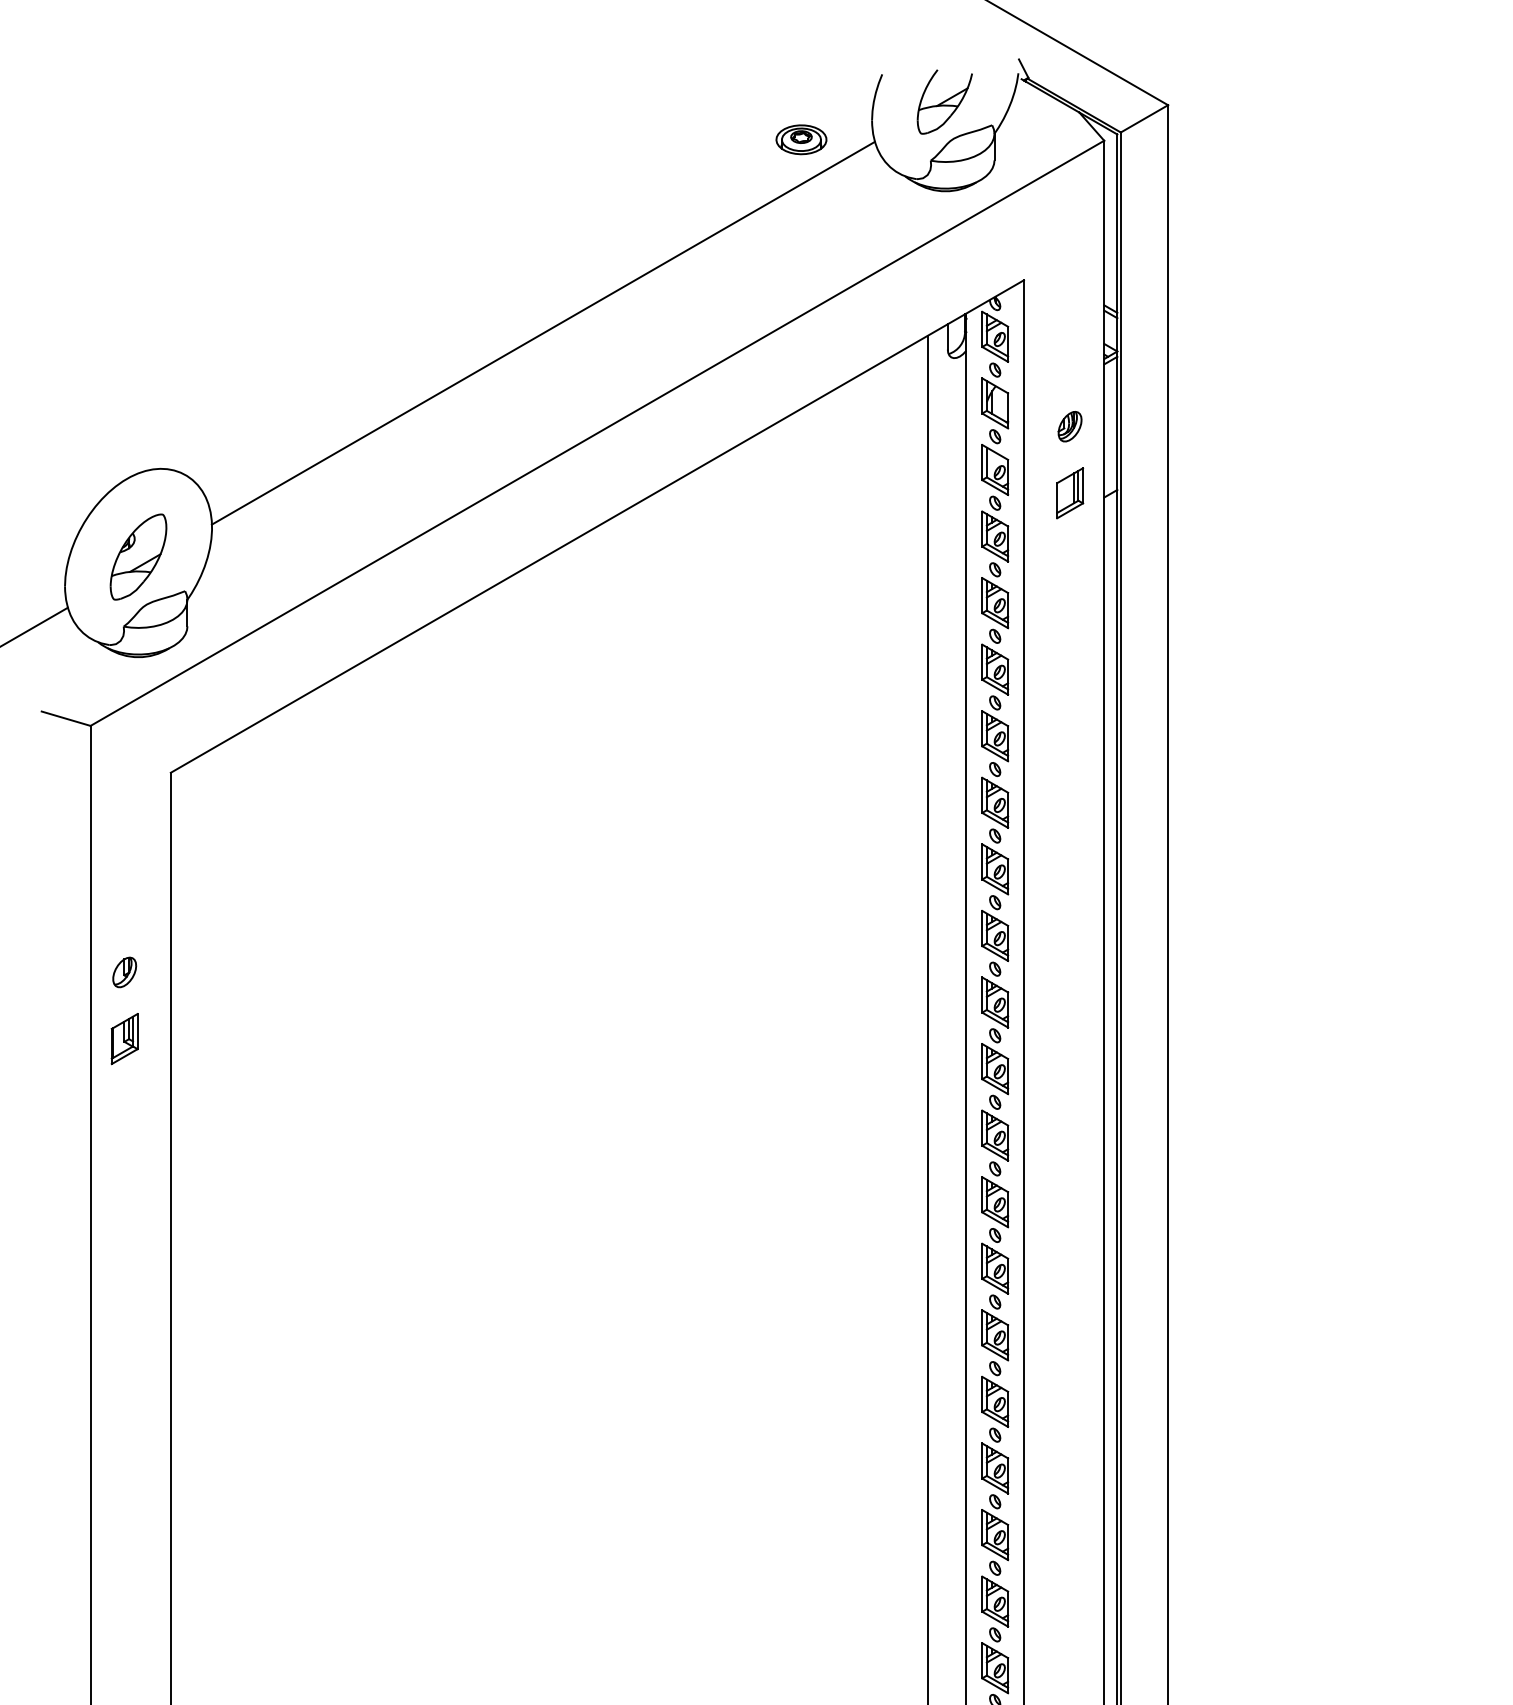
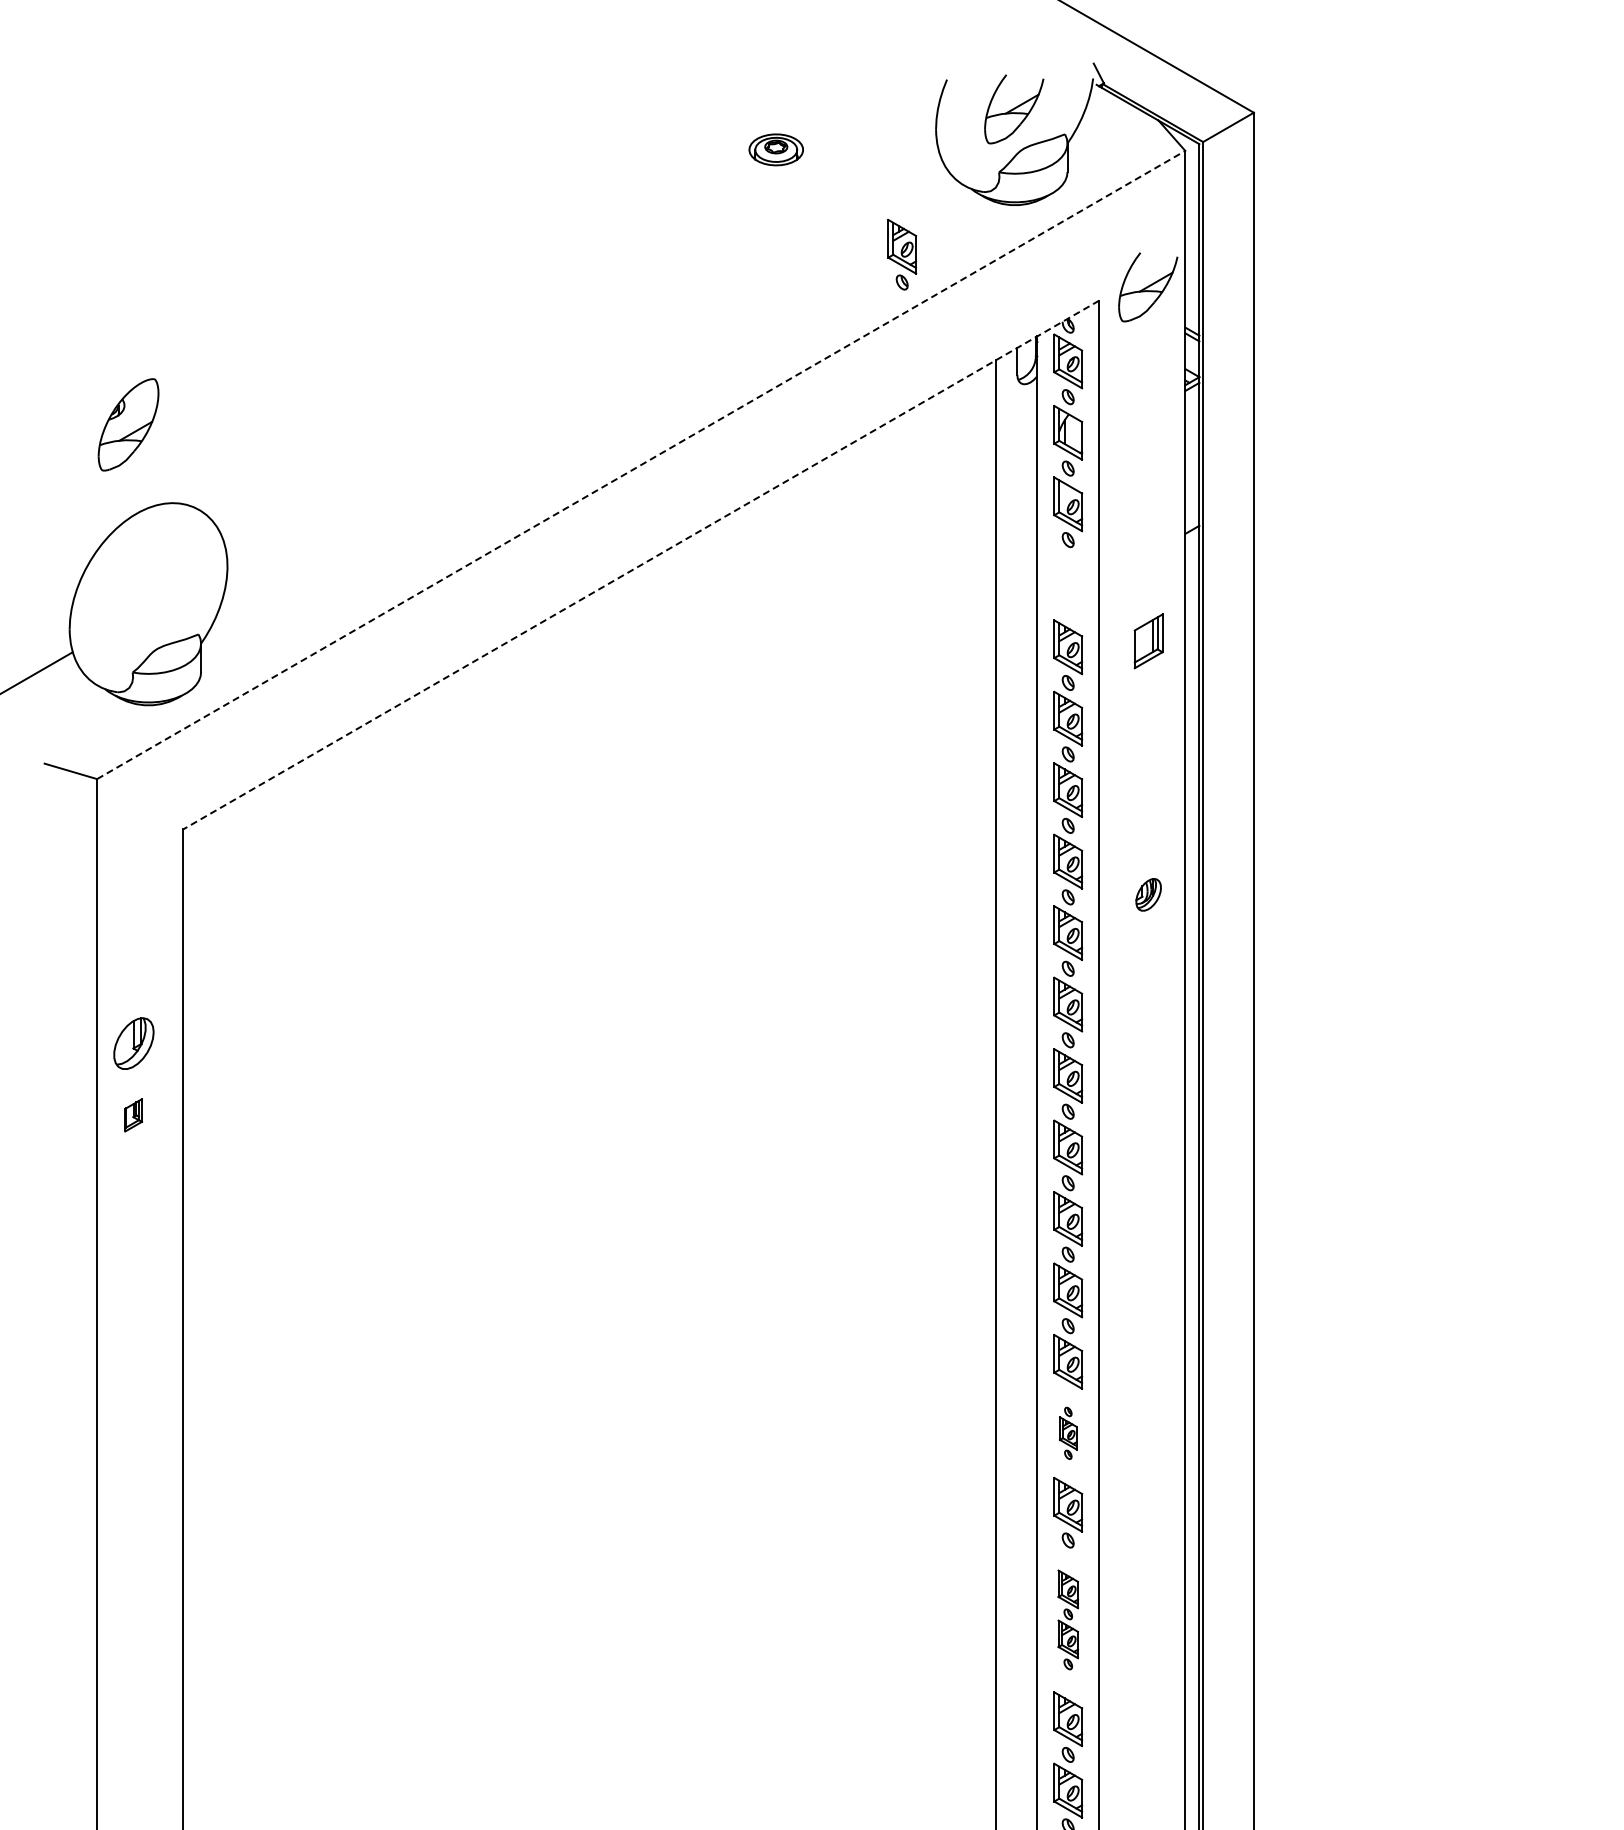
part: (800, 139) -> (775, 149), moved
part: (1069, 267) -> (1148, 287), added
line: (543, 333) -> (583, 357), removed
part: (1069, 426) -> (1148, 894), moved
line: (597, 432) -> (641, 464), solid -> dashed
part: (1069, 493) -> (1148, 641), moved
line: (597, 526) -> (641, 565), solid -> dashed
part: (995, 543) -> (902, 254), moved
part: (138, 556) -> (128, 424), moved
part: (124, 972) -> (133, 1043), size x1.6
part: (124, 1039) -> (133, 1115), size x0.6
part: (995, 1335) -> (1068, 1433), size x0.6
part: (995, 1508) -> (1068, 1619), size x0.7

